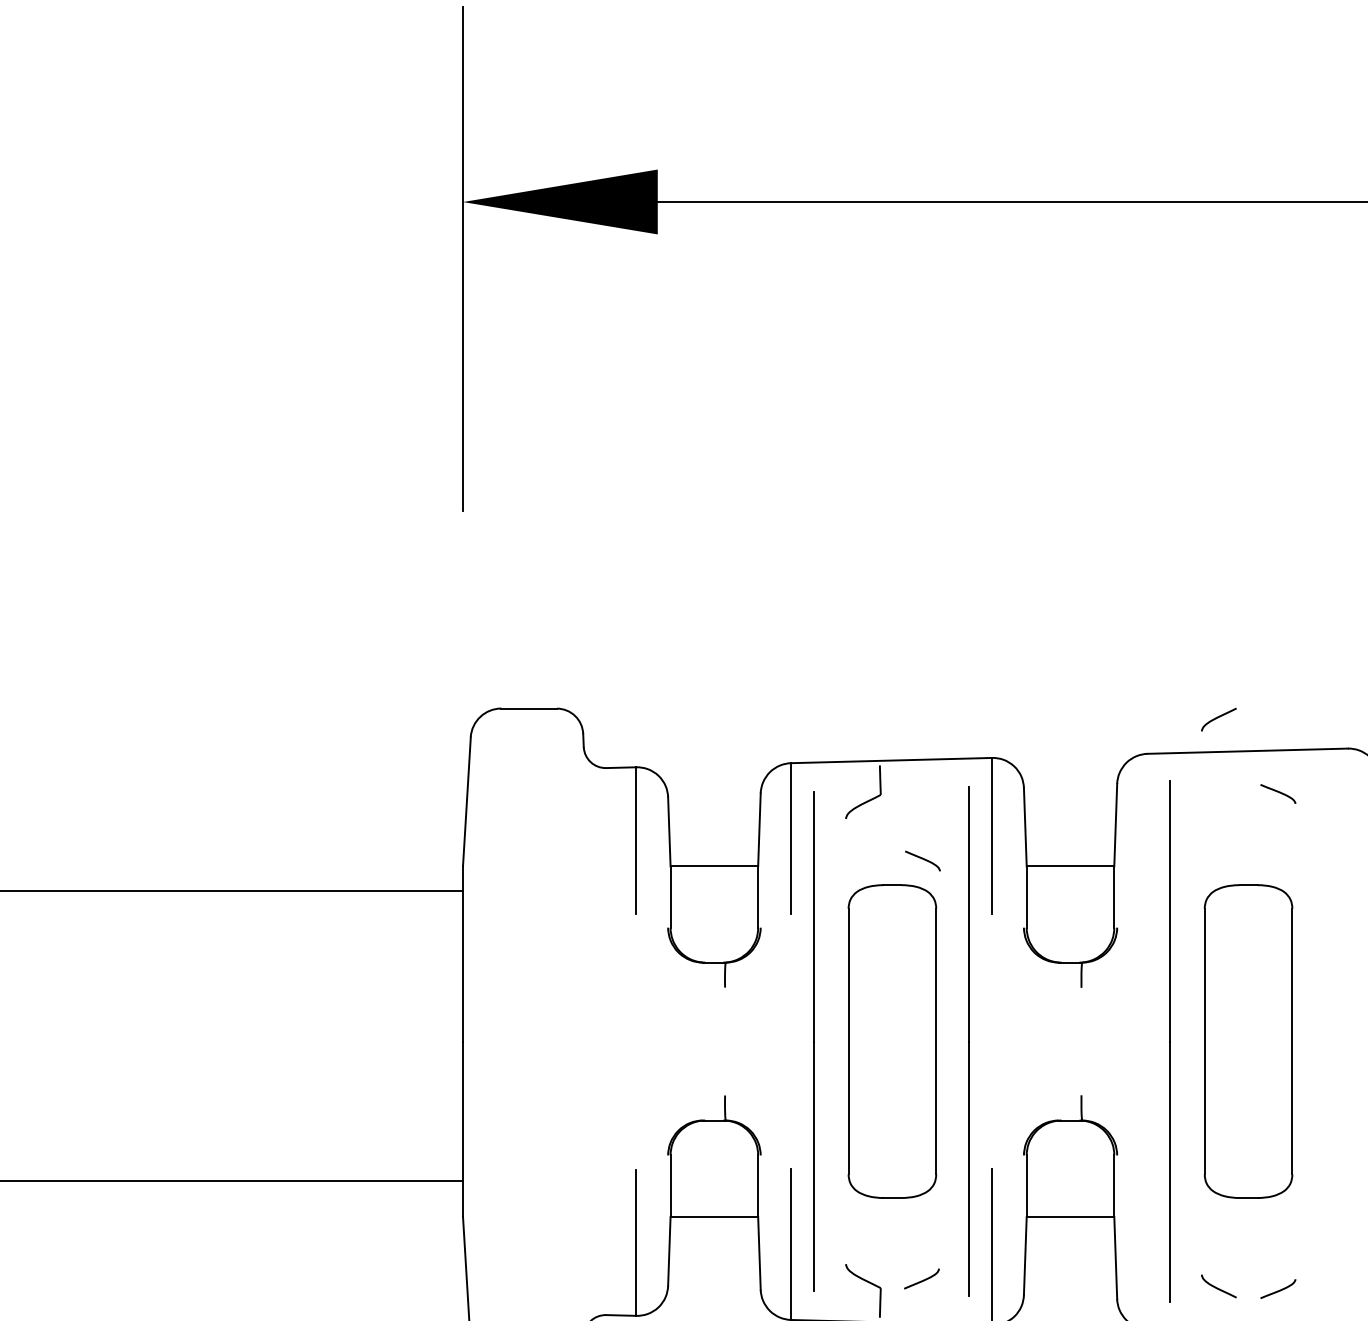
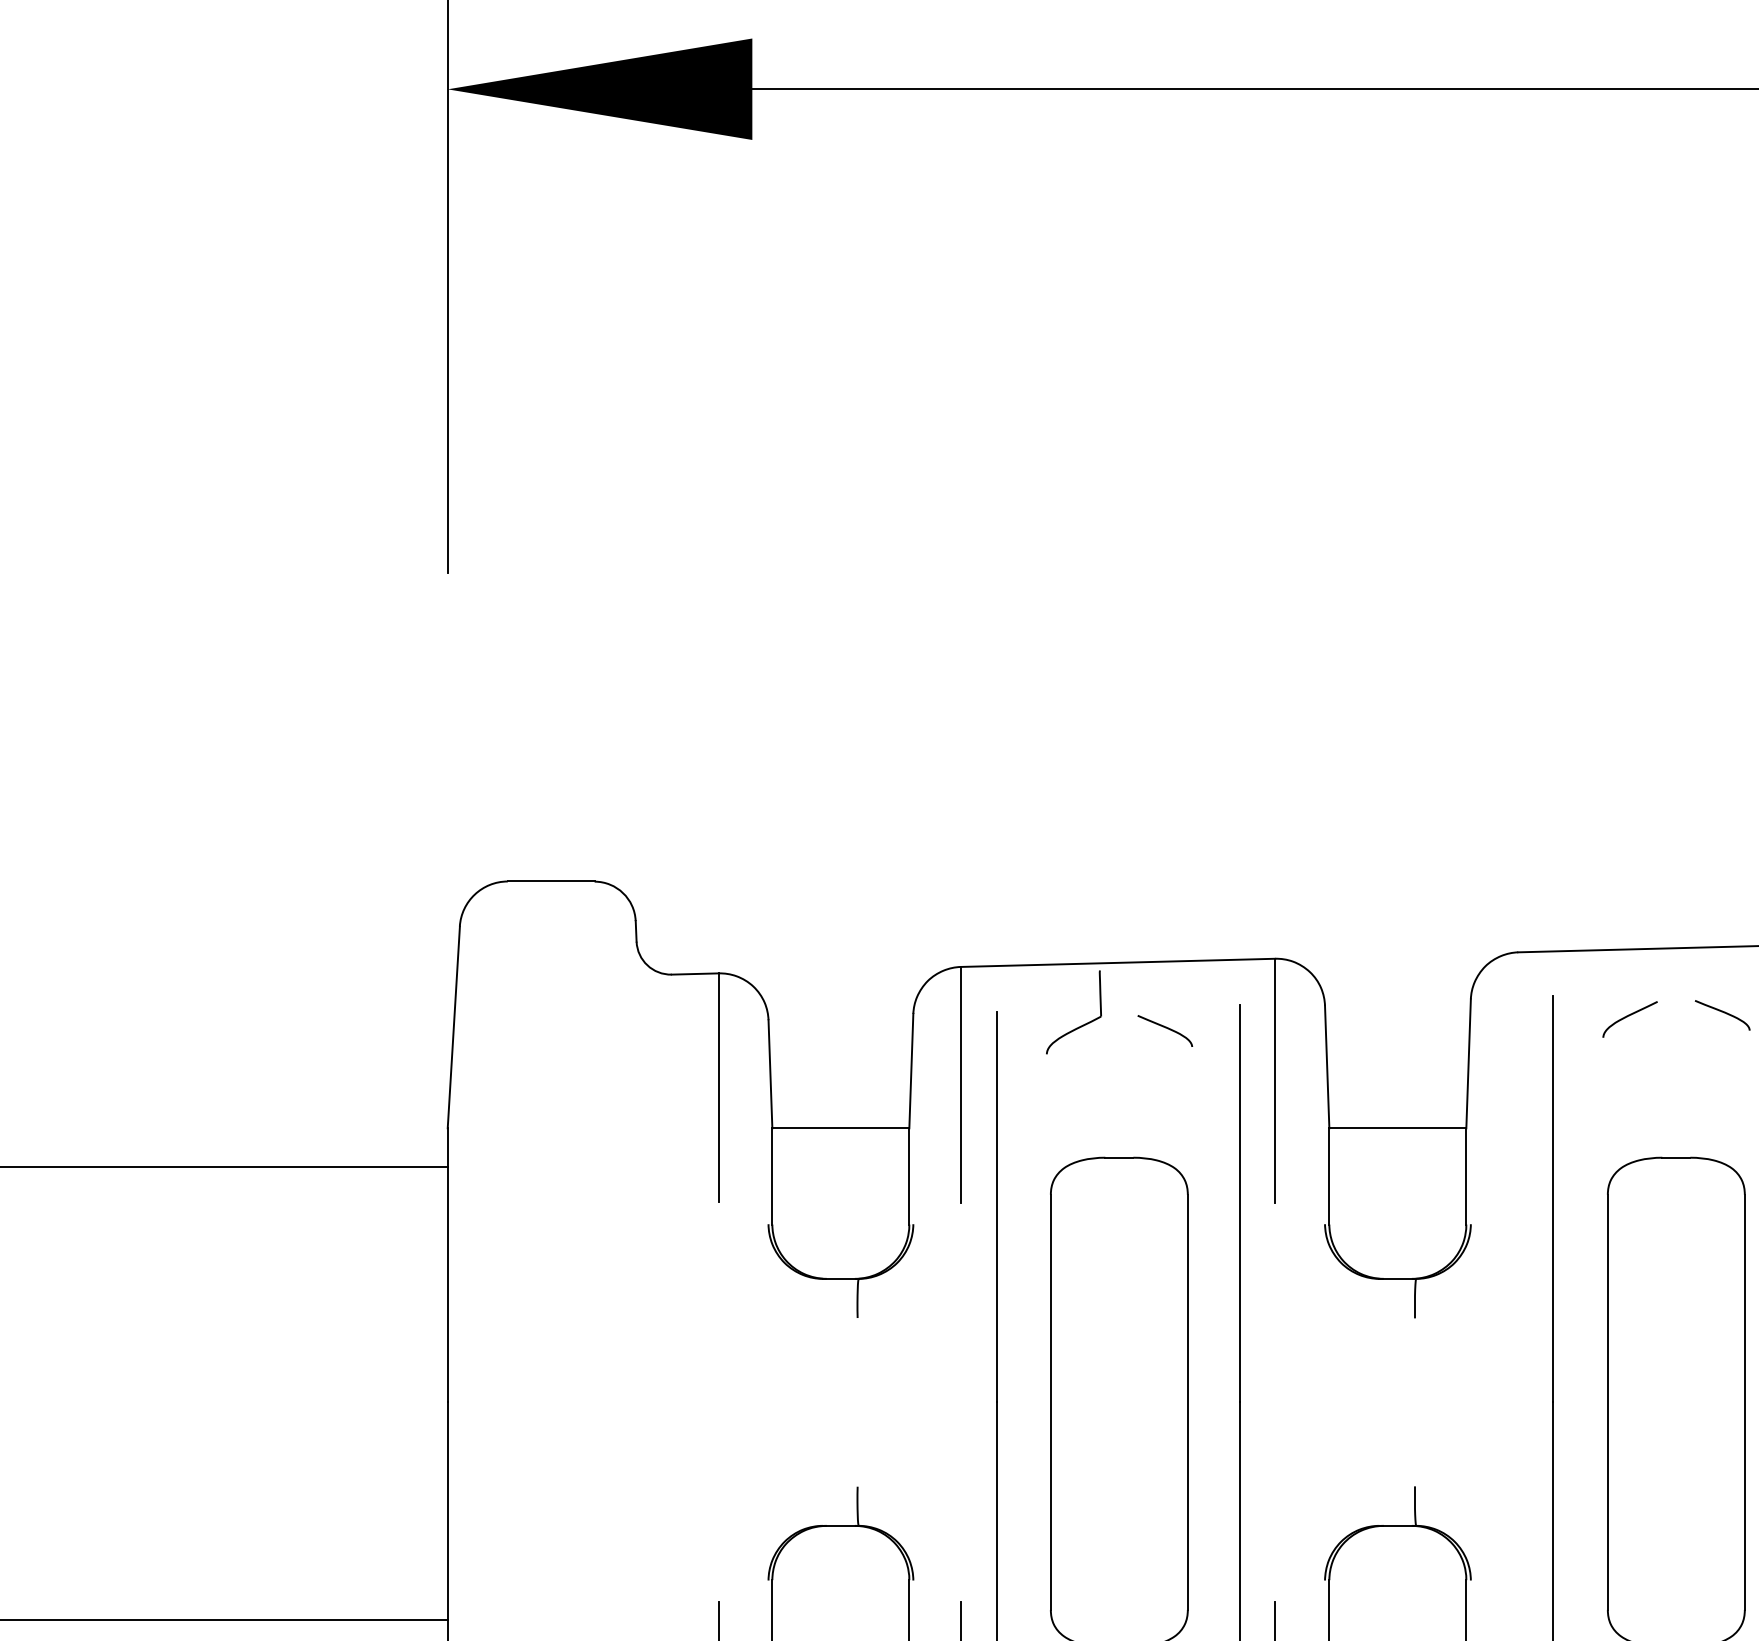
curve: (1218, 718) -> (1629, 1017), moved
curve: (922, 859) -> (1164, 1028), moved

